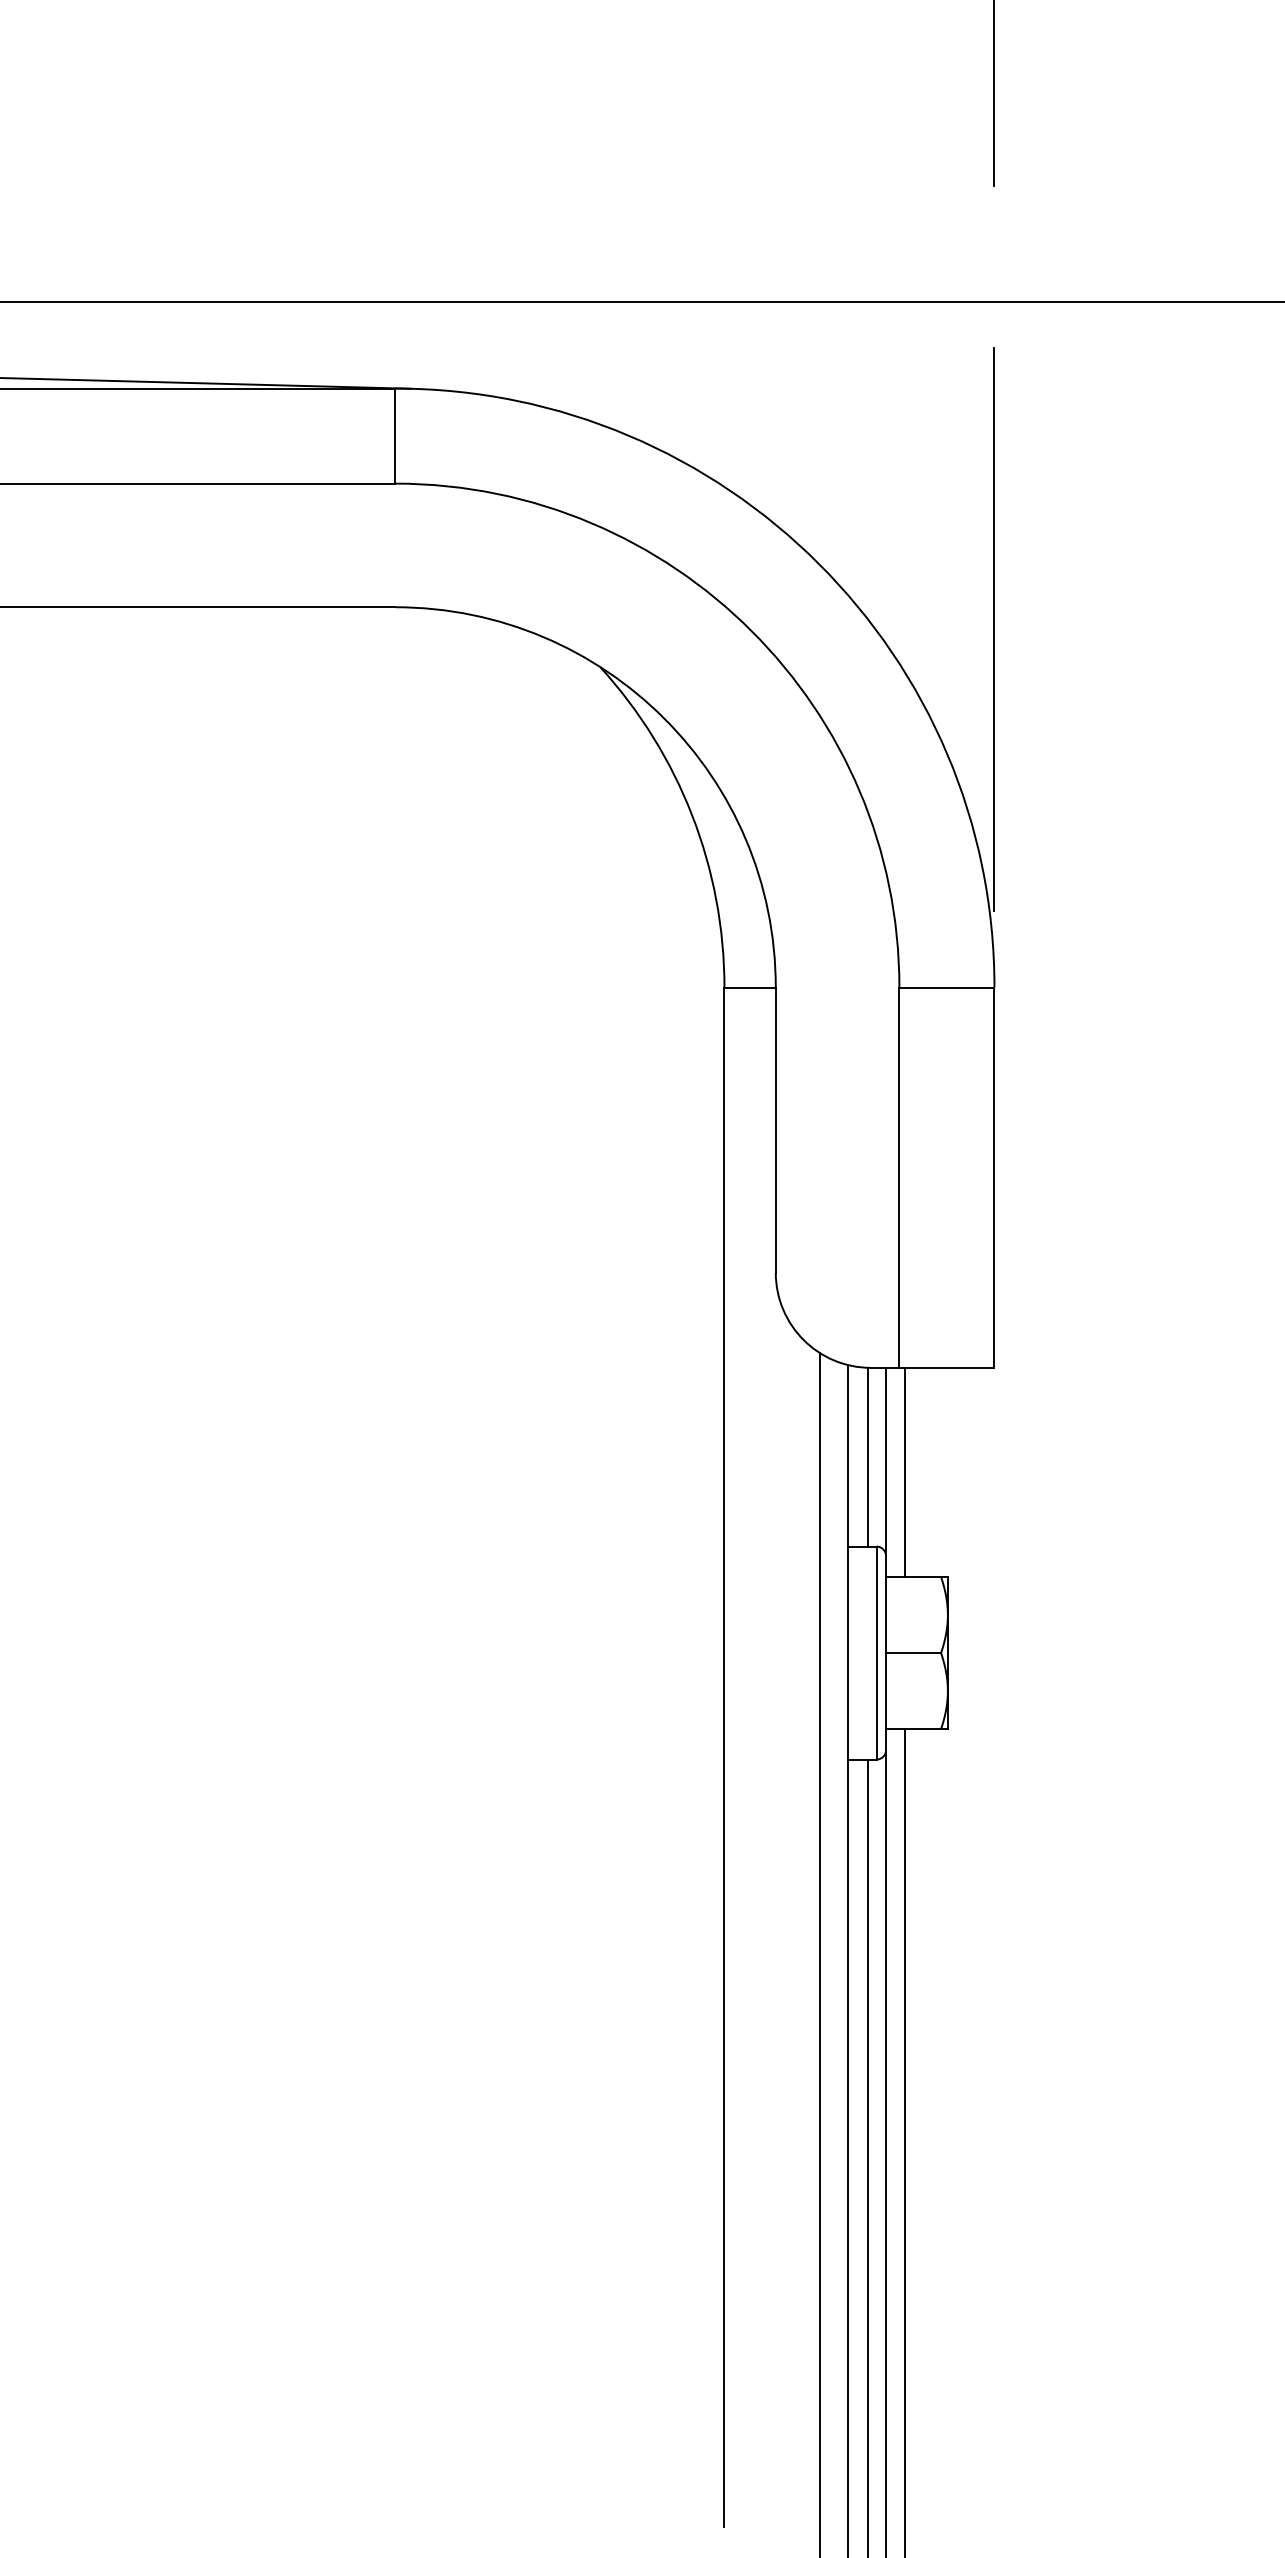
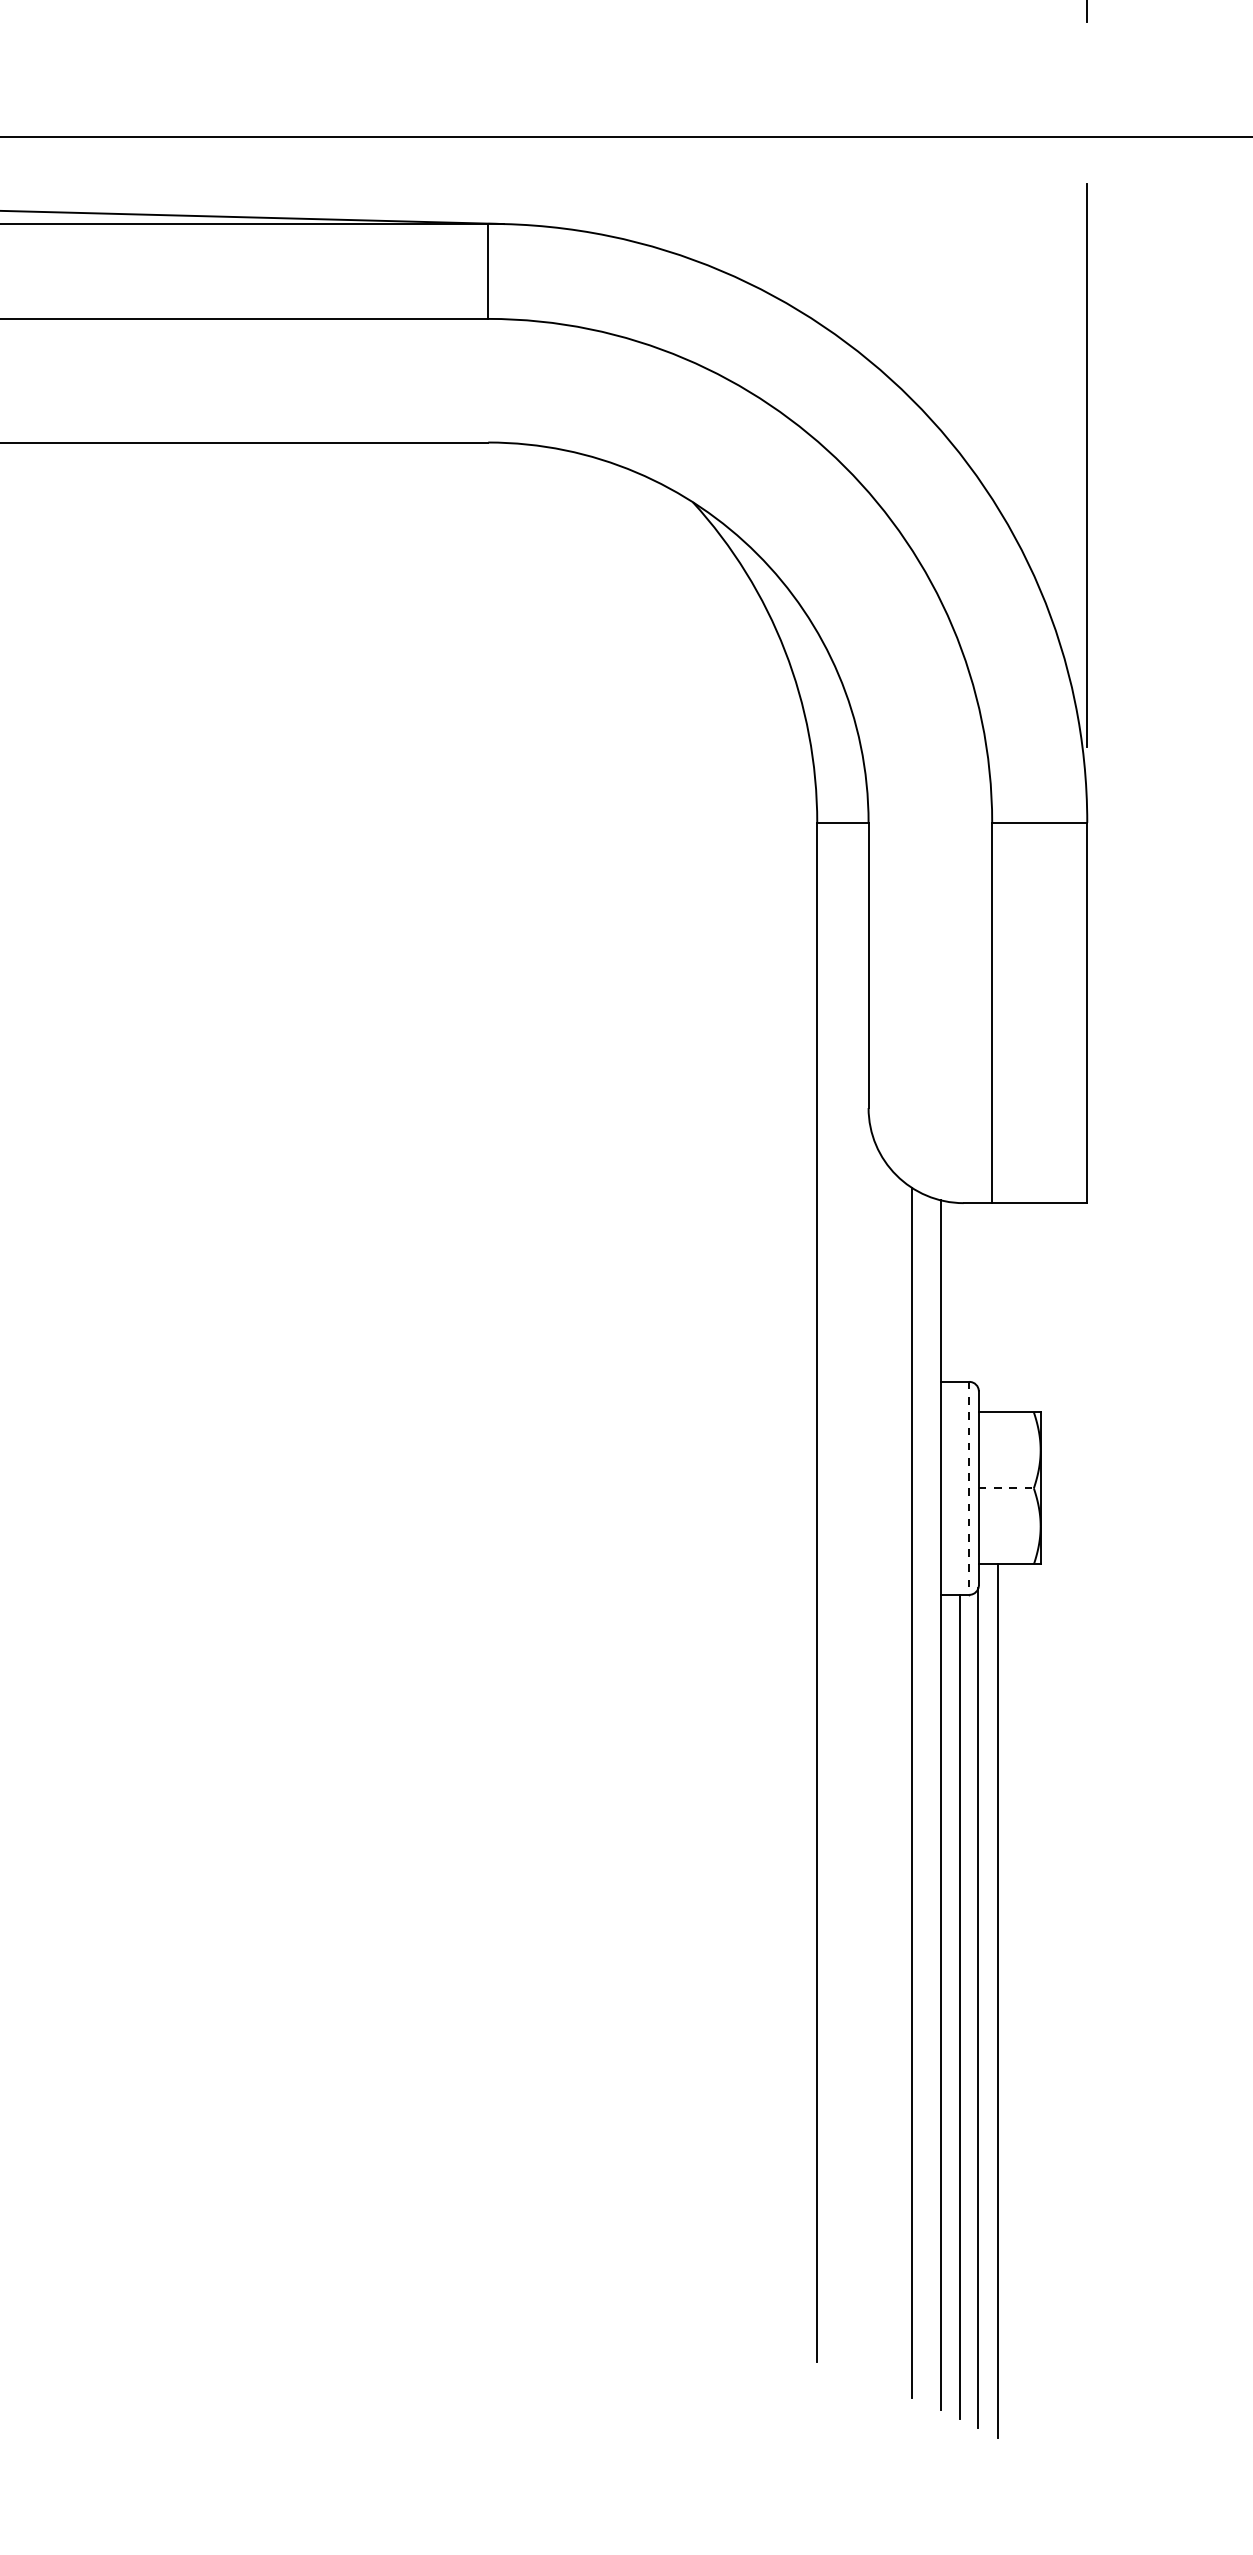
line: (867, 1456) -> (960, 1291), removed
line: (885, 1460) -> (978, 1295), removed
line: (905, 1472) -> (998, 1307), removed
line: (876, 1653) -> (969, 1488), solid -> dashed
line: (913, 1653) -> (1006, 1488), solid -> dashed

